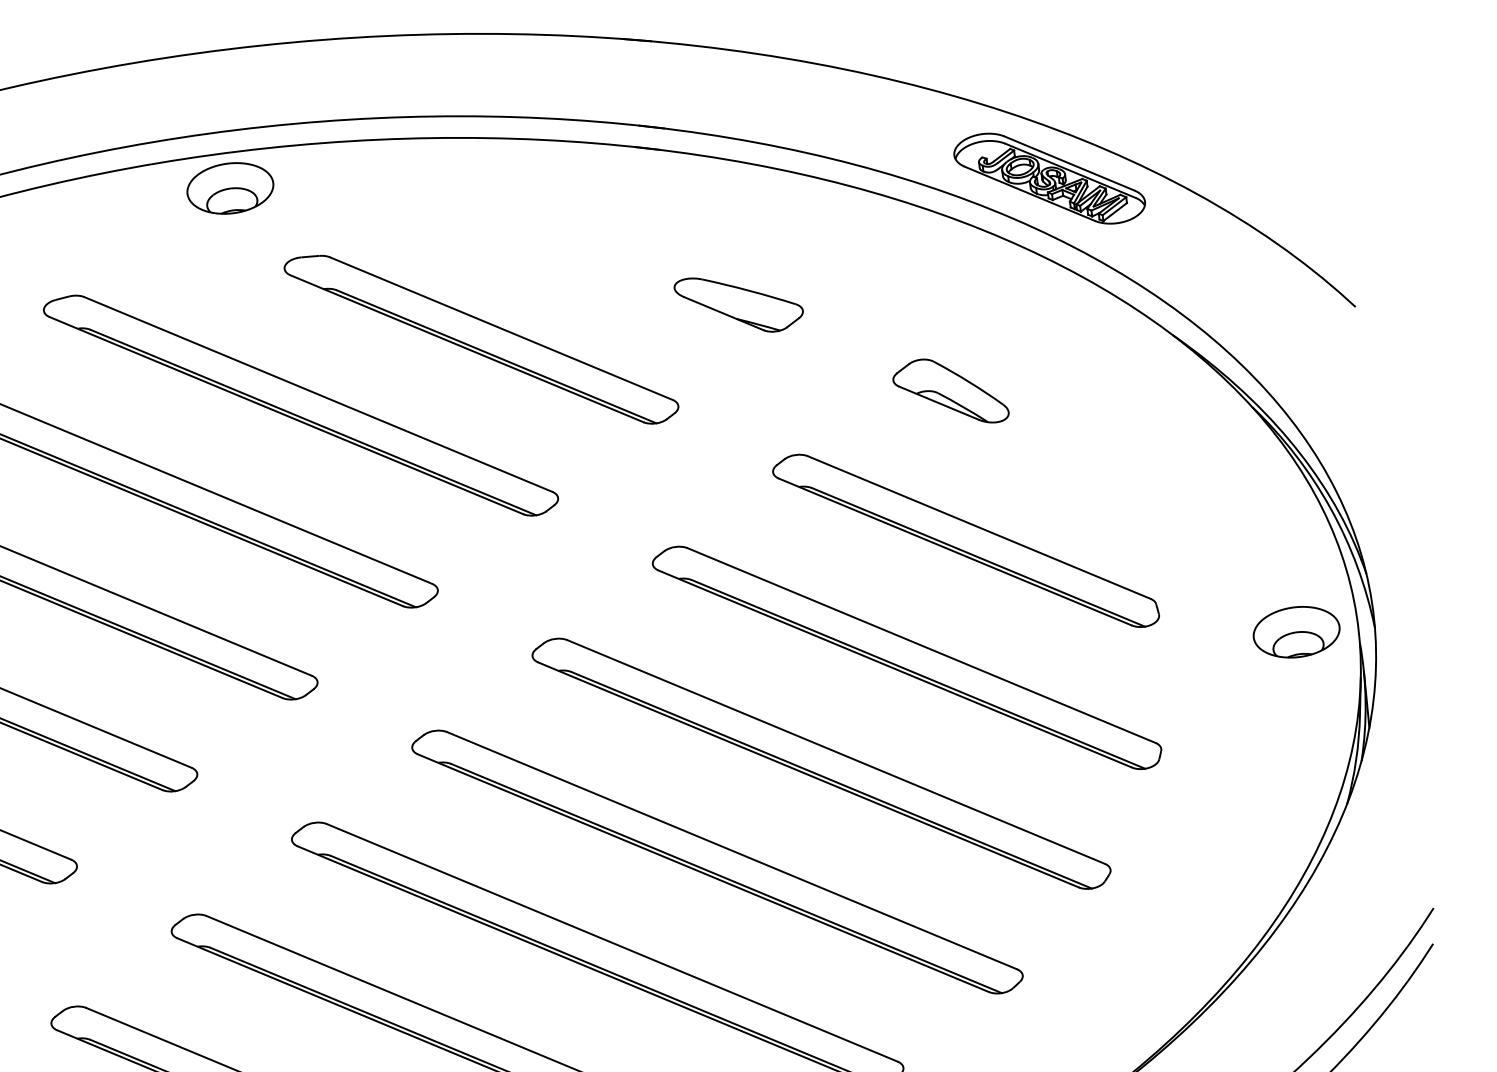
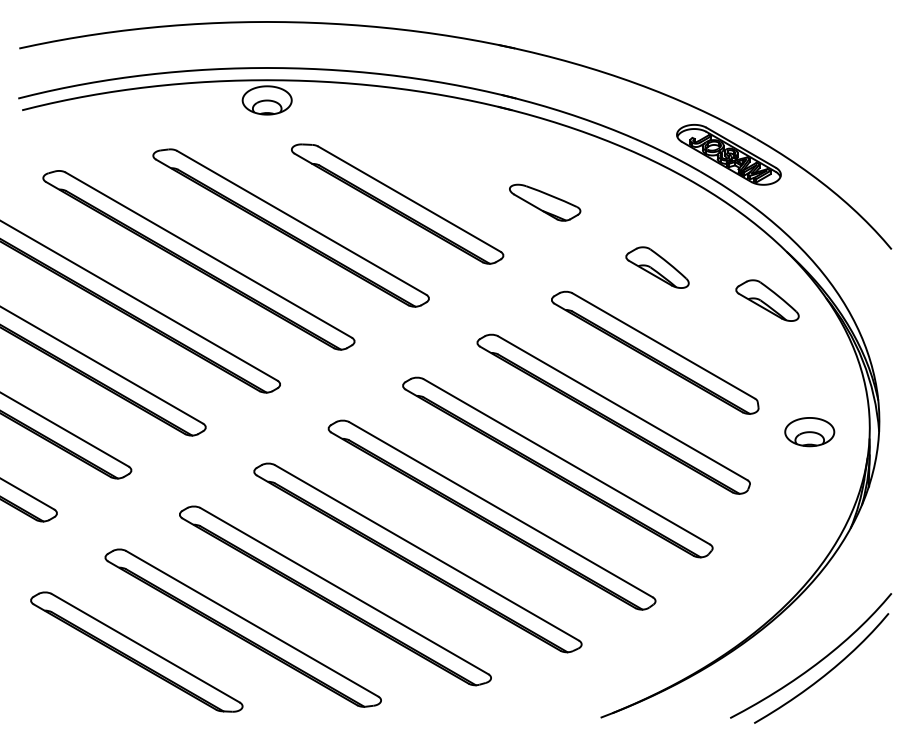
part: (1150, 424) -> (767, 300), added
part: (1296, 632) -> (809, 432), moved

